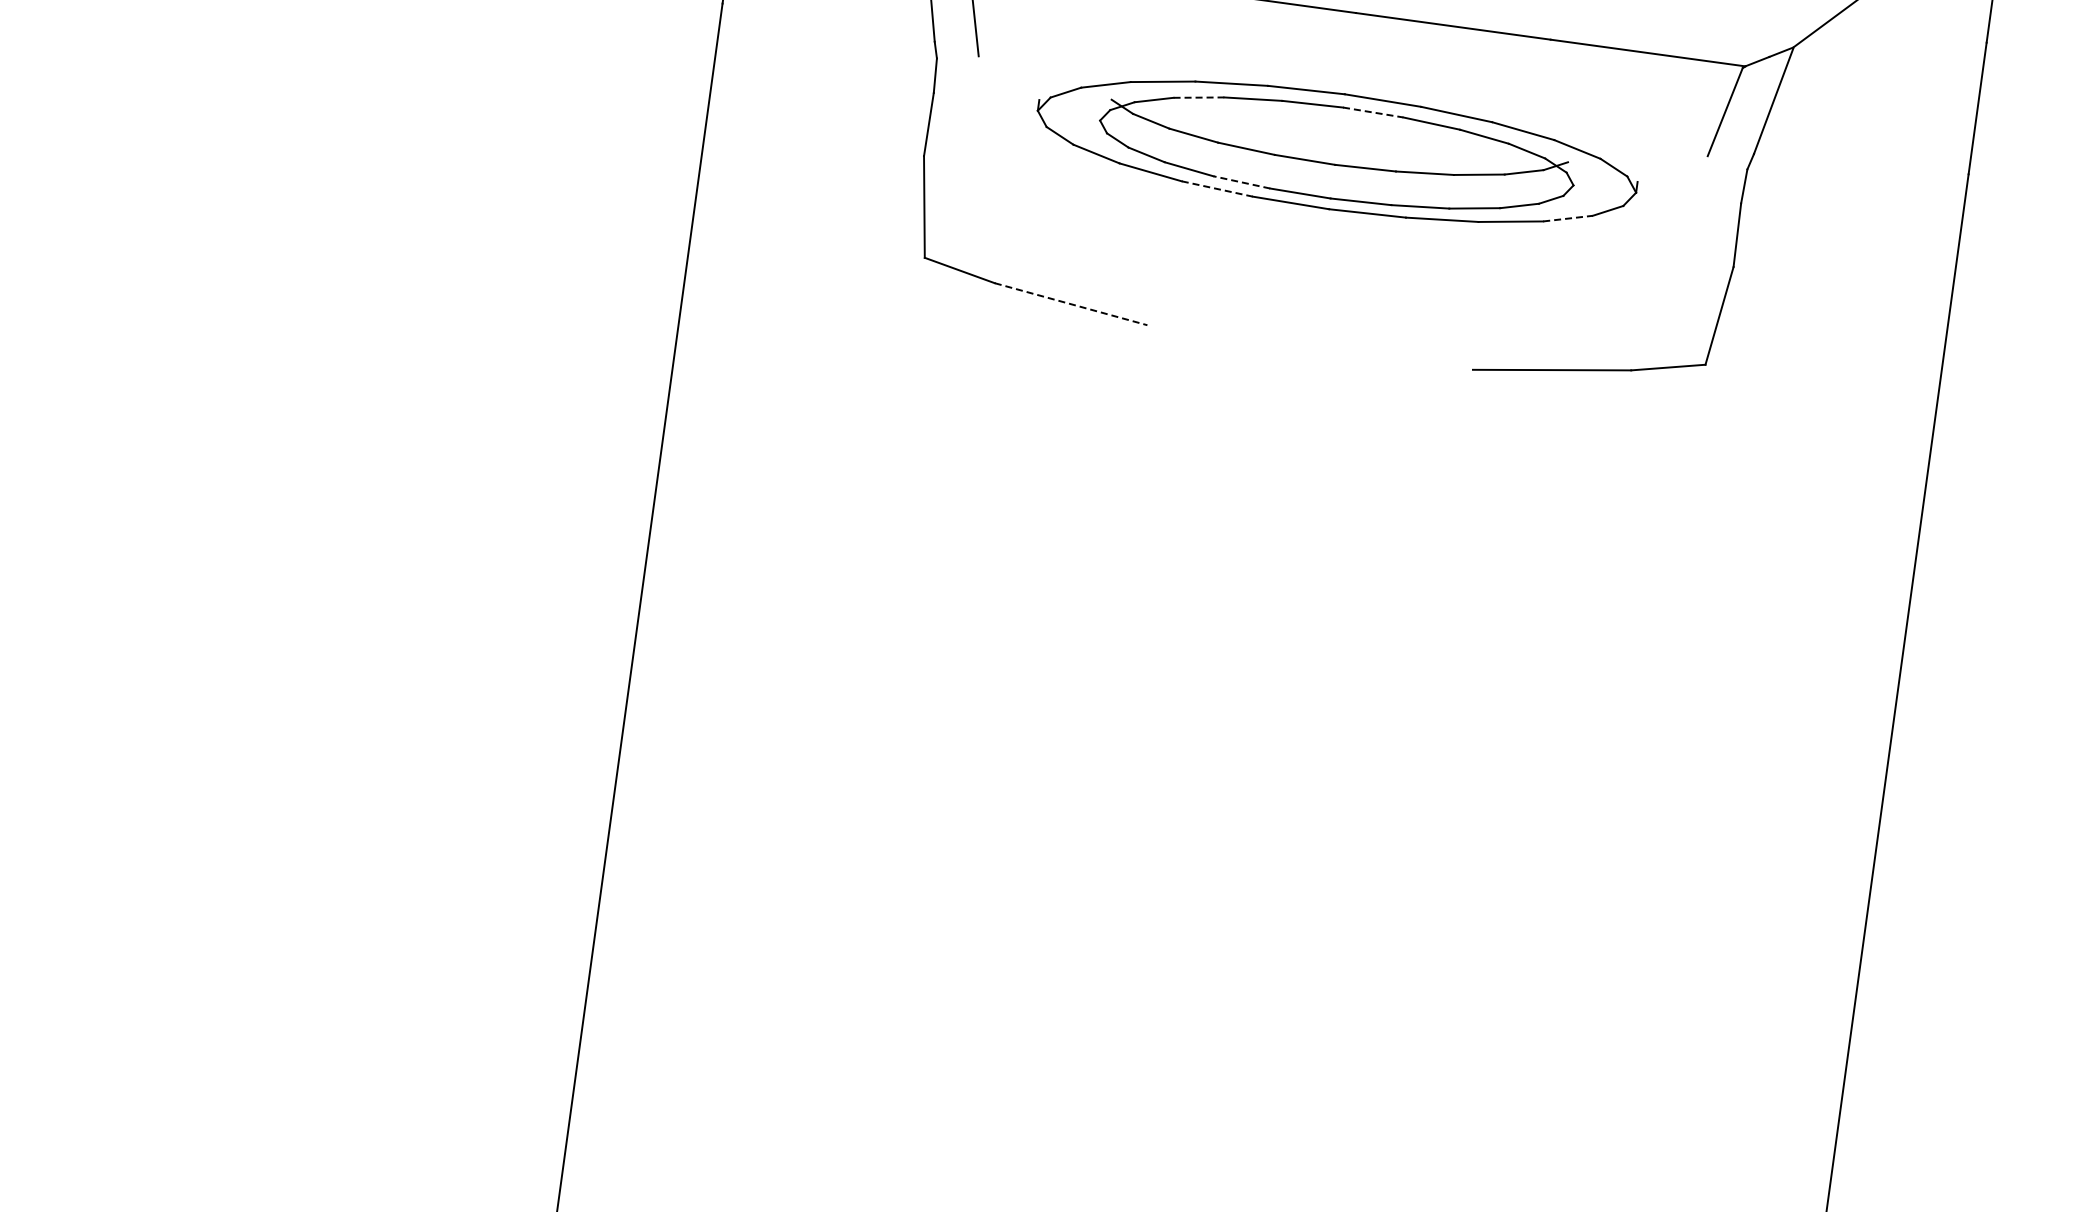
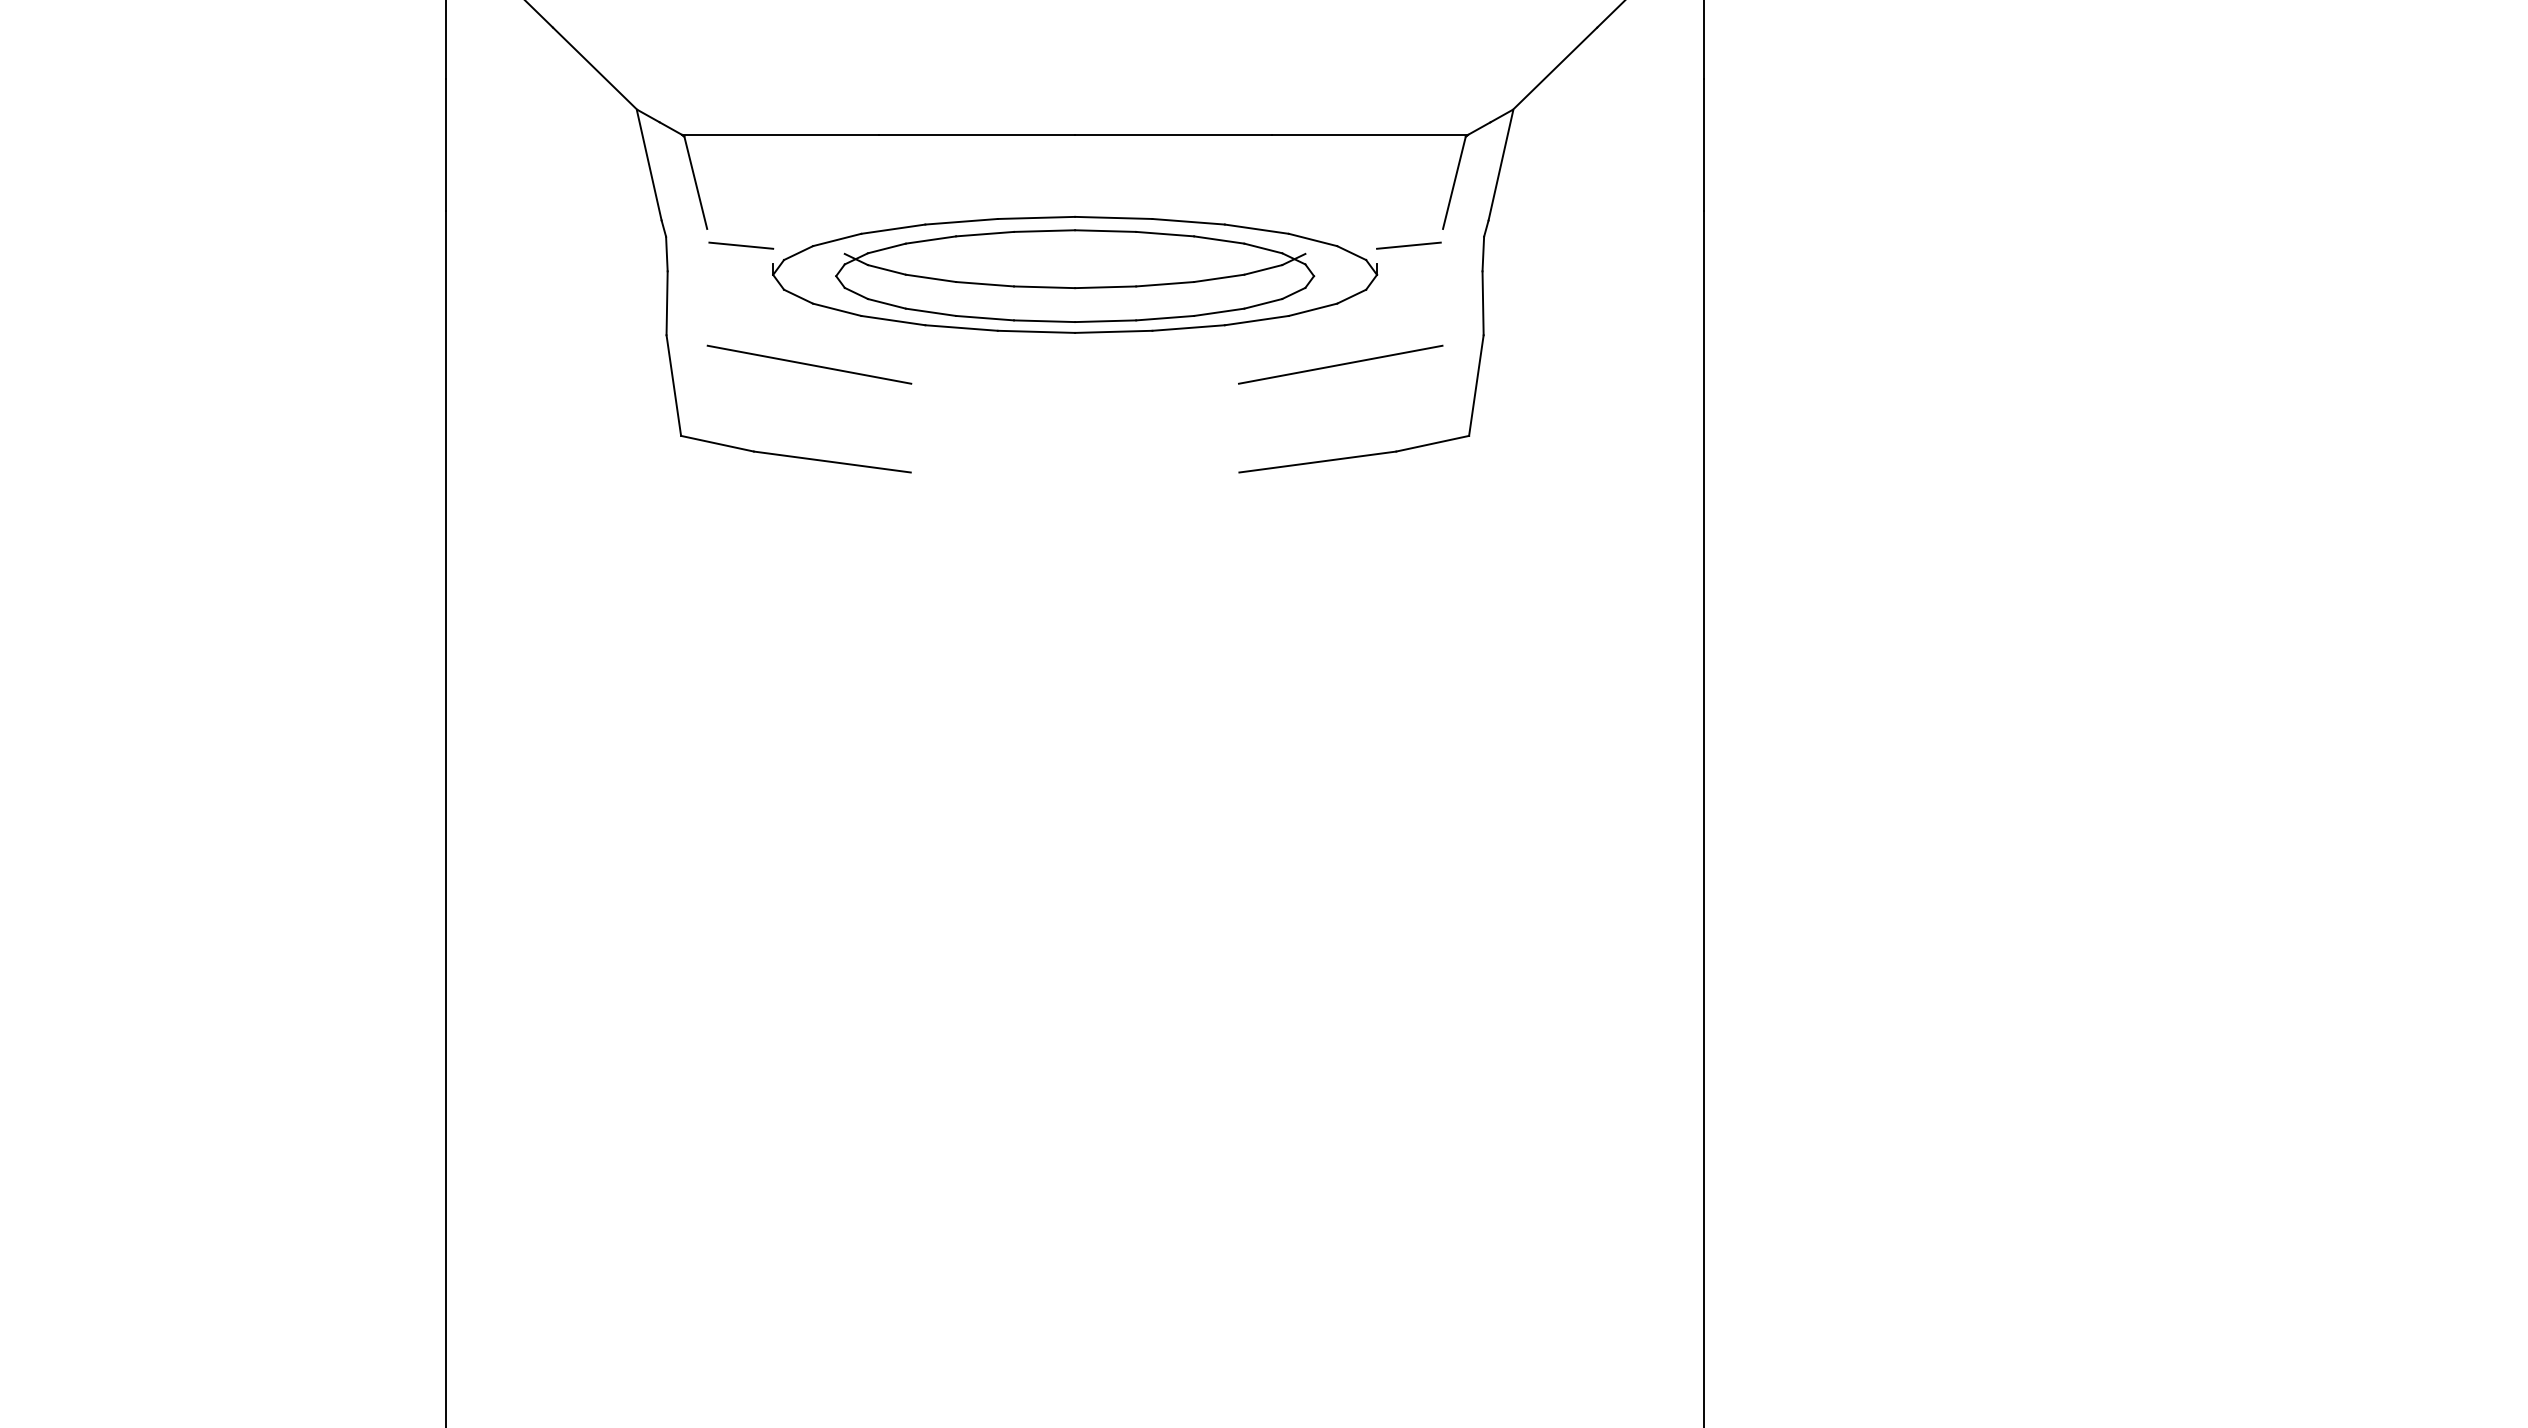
line: (1010, 77) -> (741, 245), added
line: (1199, 97) -> (931, 239), dashed -> solid
line: (1373, 112) -> (1105, 231), dashed -> solid
line: (1671, 167) -> (1408, 245), added
line: (1241, 182) -> (984, 318), dashed -> solid
line: (1218, 189) -> (962, 328), dashed -> solid
line: (1061, 204) -> (809, 364), added
line: (1568, 218) -> (1313, 309), dashed -> solid
line: (1587, 276) -> (1340, 364), added
line: (1071, 304) -> (832, 462), dashed -> solid

